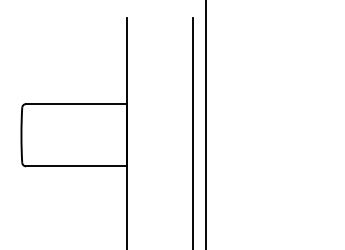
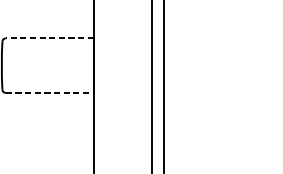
line: (75, 104) -> (49, 38), solid -> dashed
line: (76, 166) -> (50, 93), solid -> dashed

